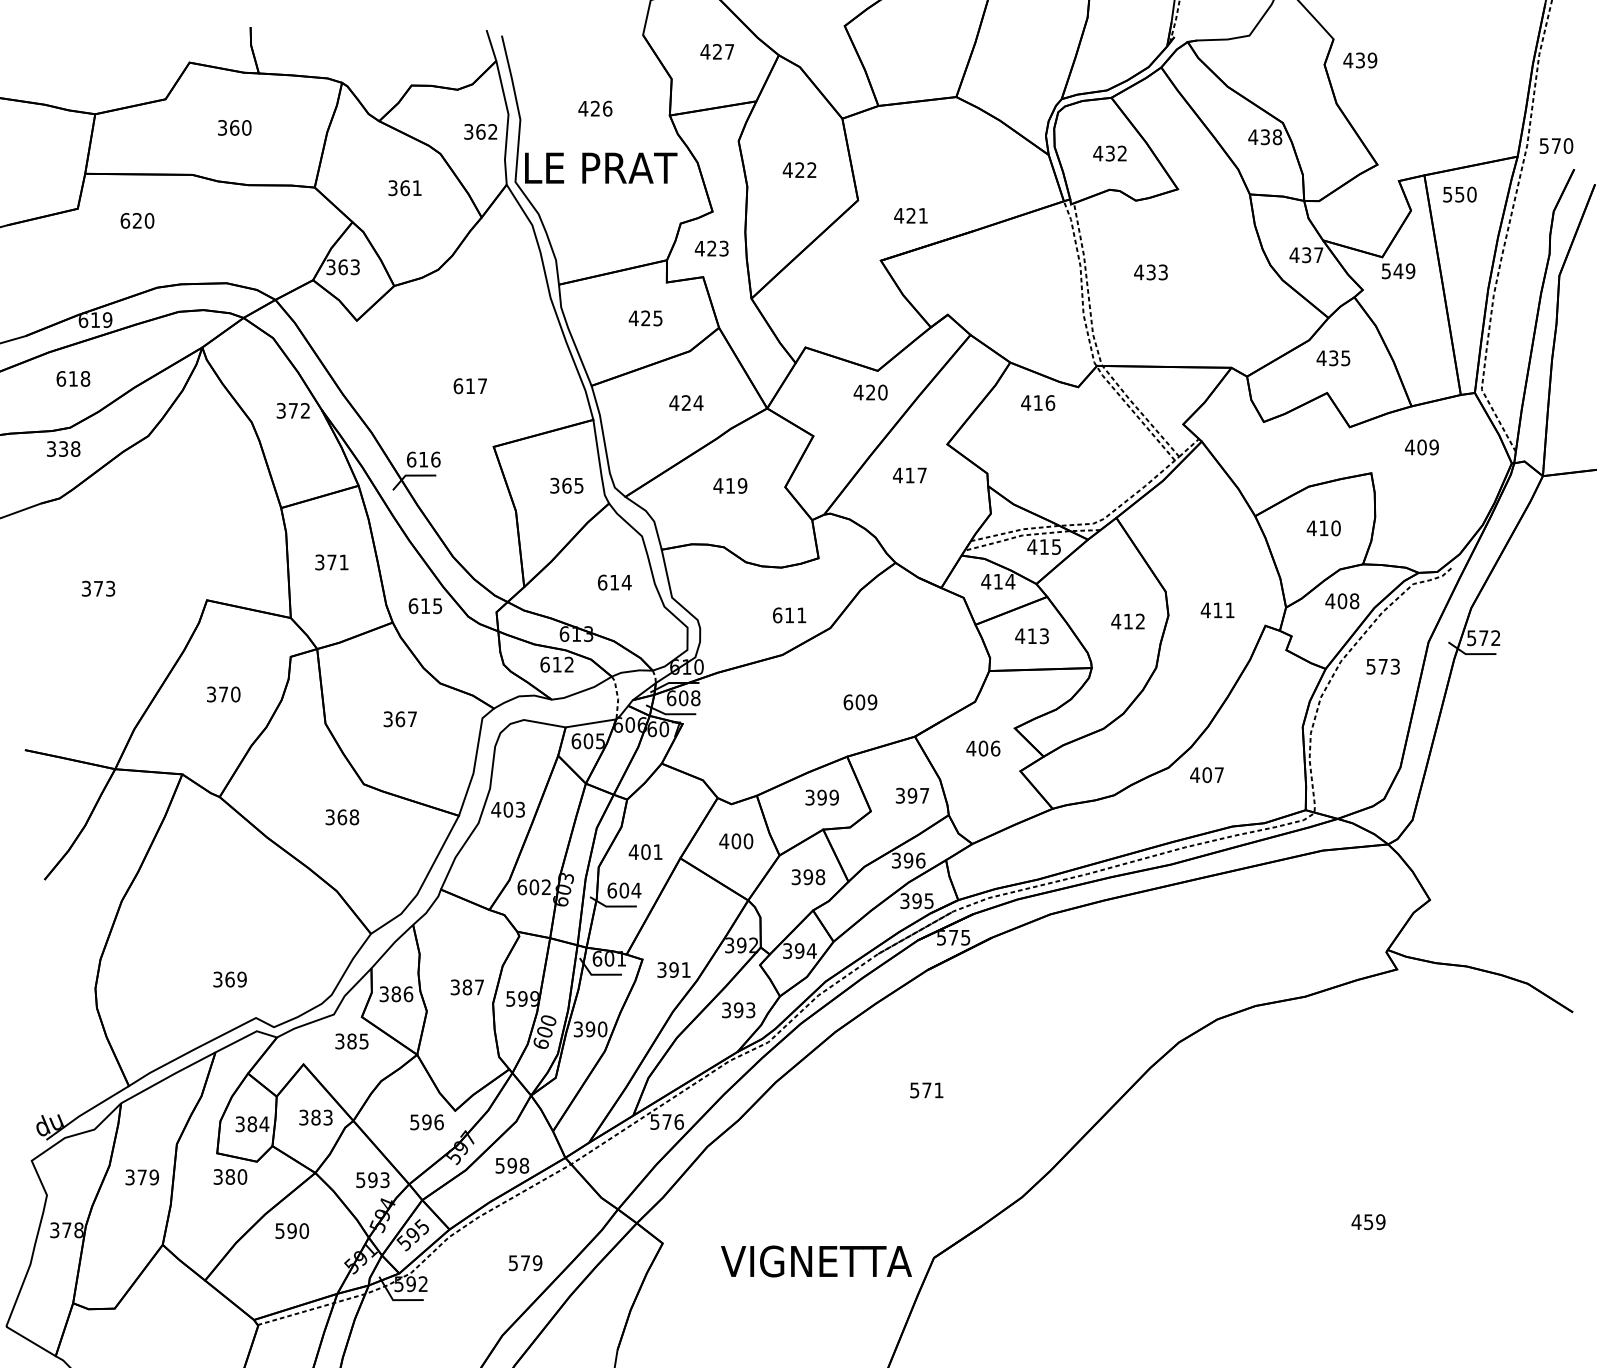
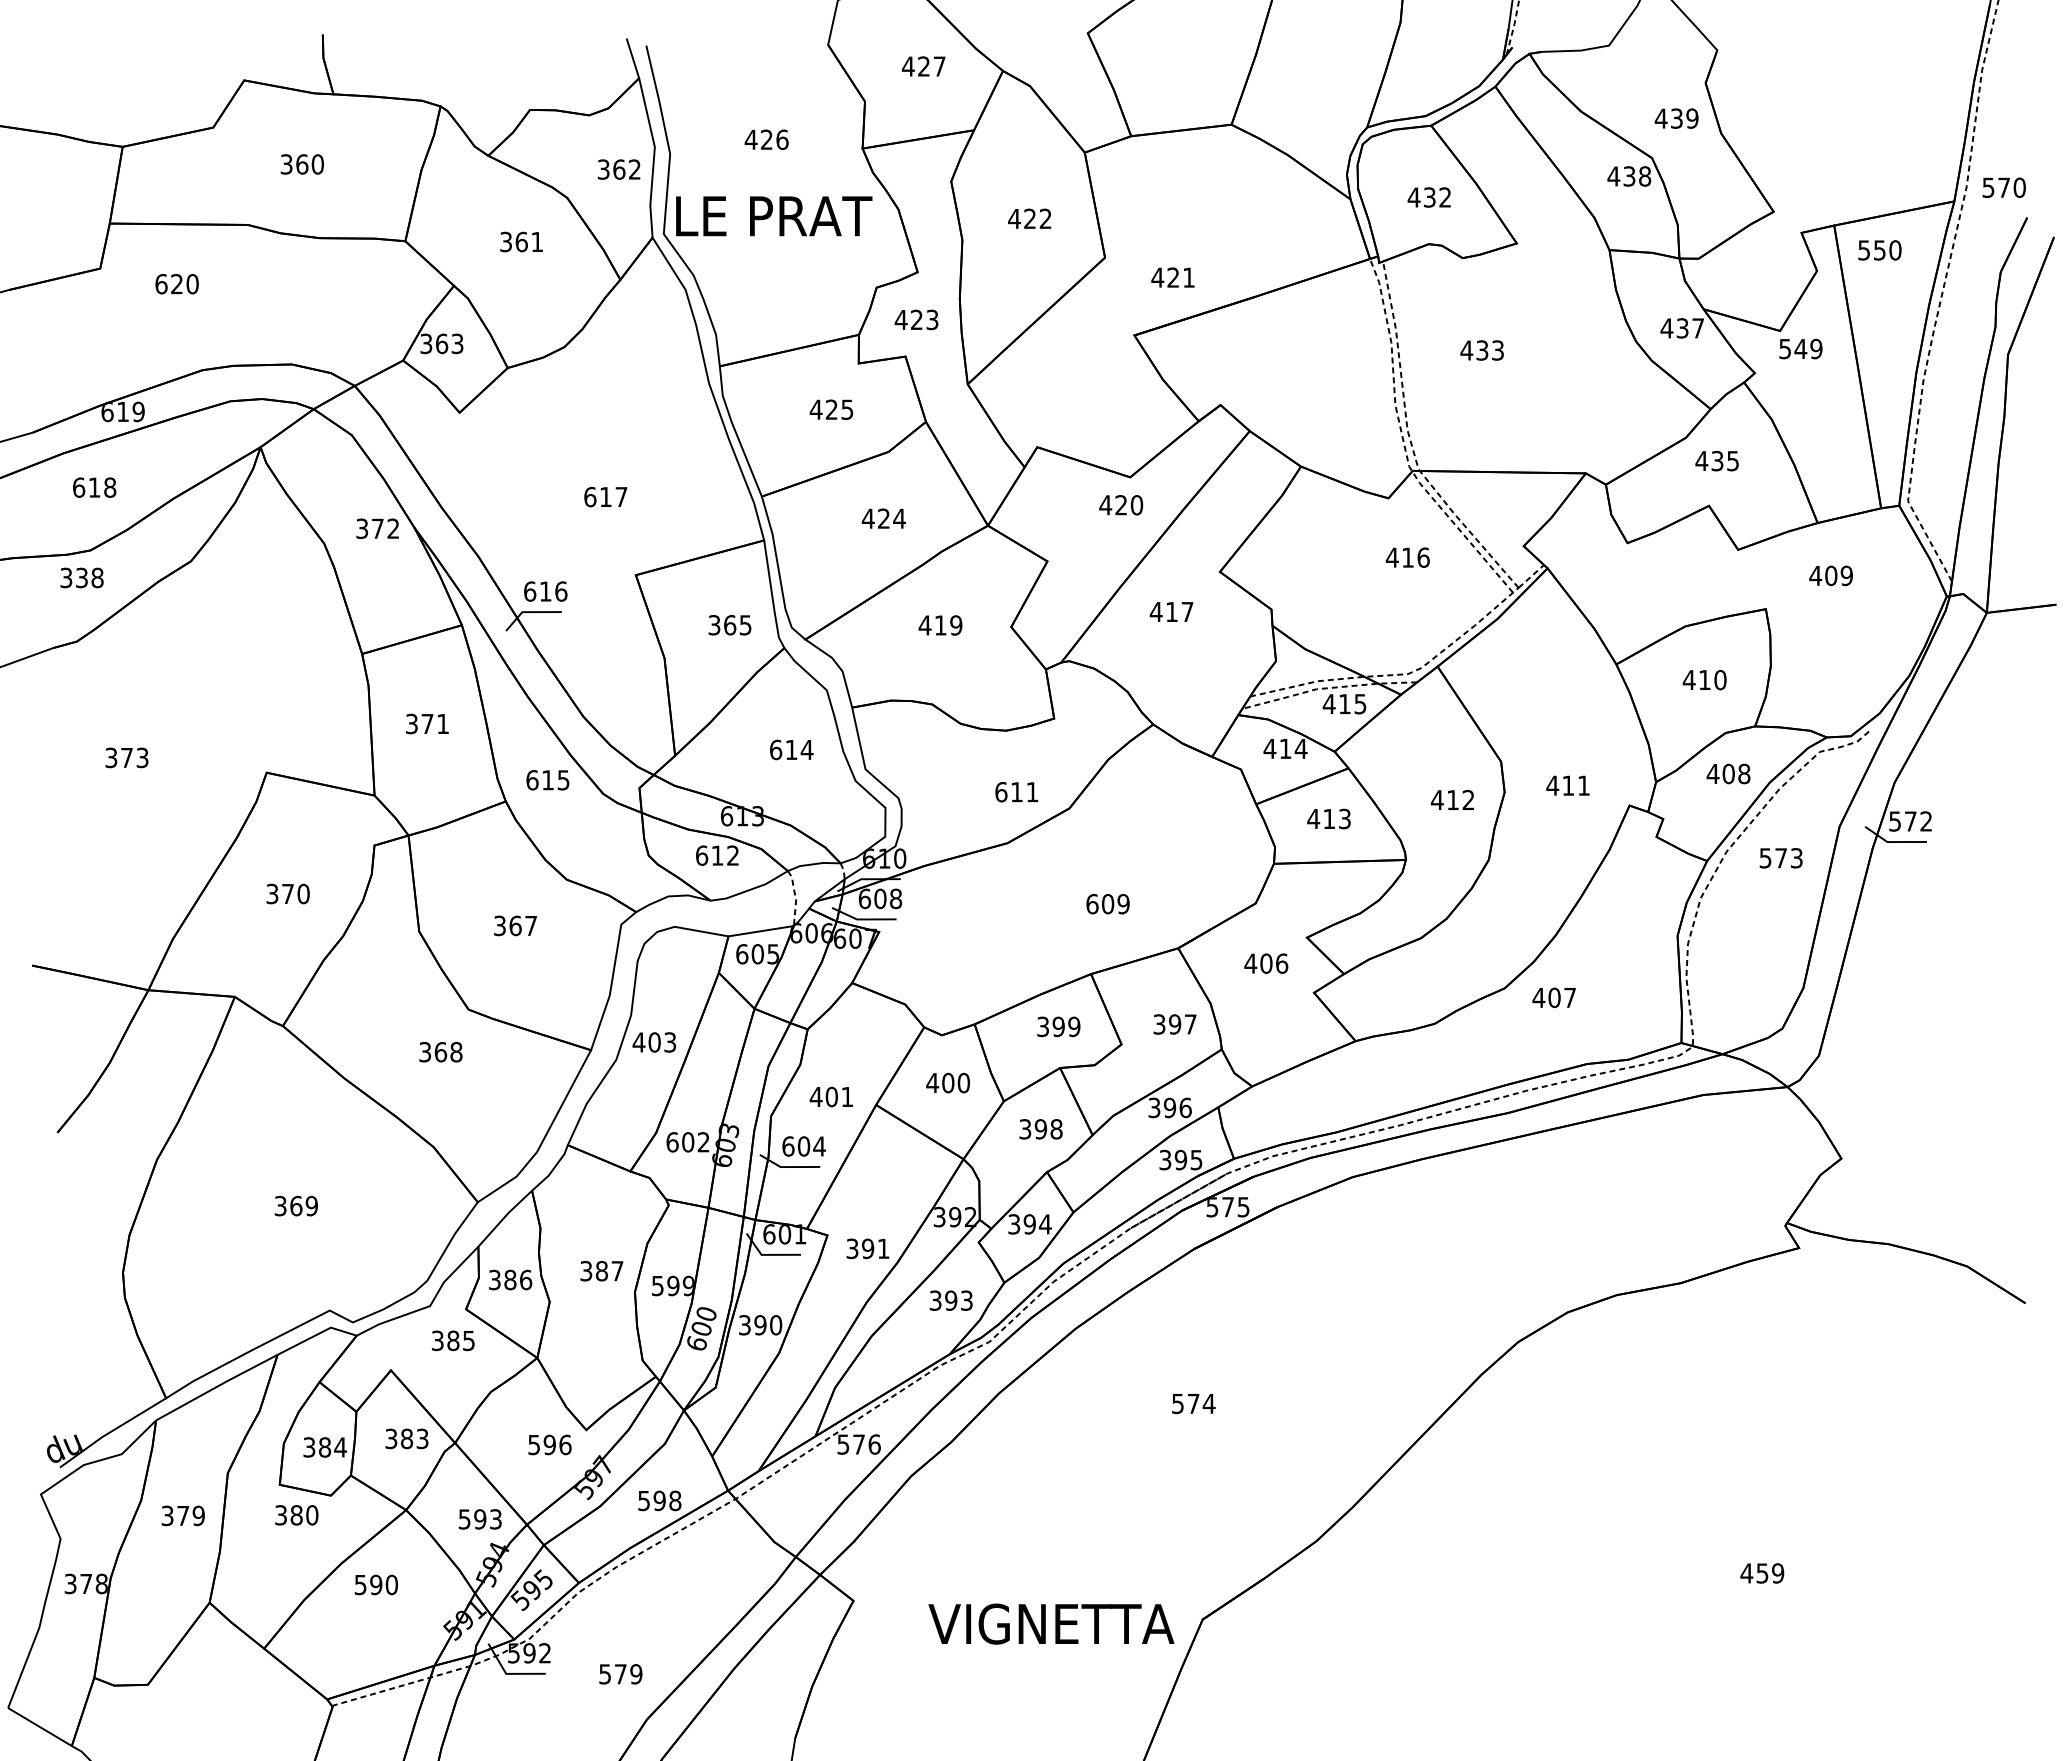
text: (1360, 60) -> (1676, 118), moved
text: (1037, 402) -> (1407, 557), moved
text: (229, 979) -> (295, 1205), moved
text: (938, 1090) -> (1208, 1403), 571 -> 574
text: (525, 1263) -> (620, 1674), moved

